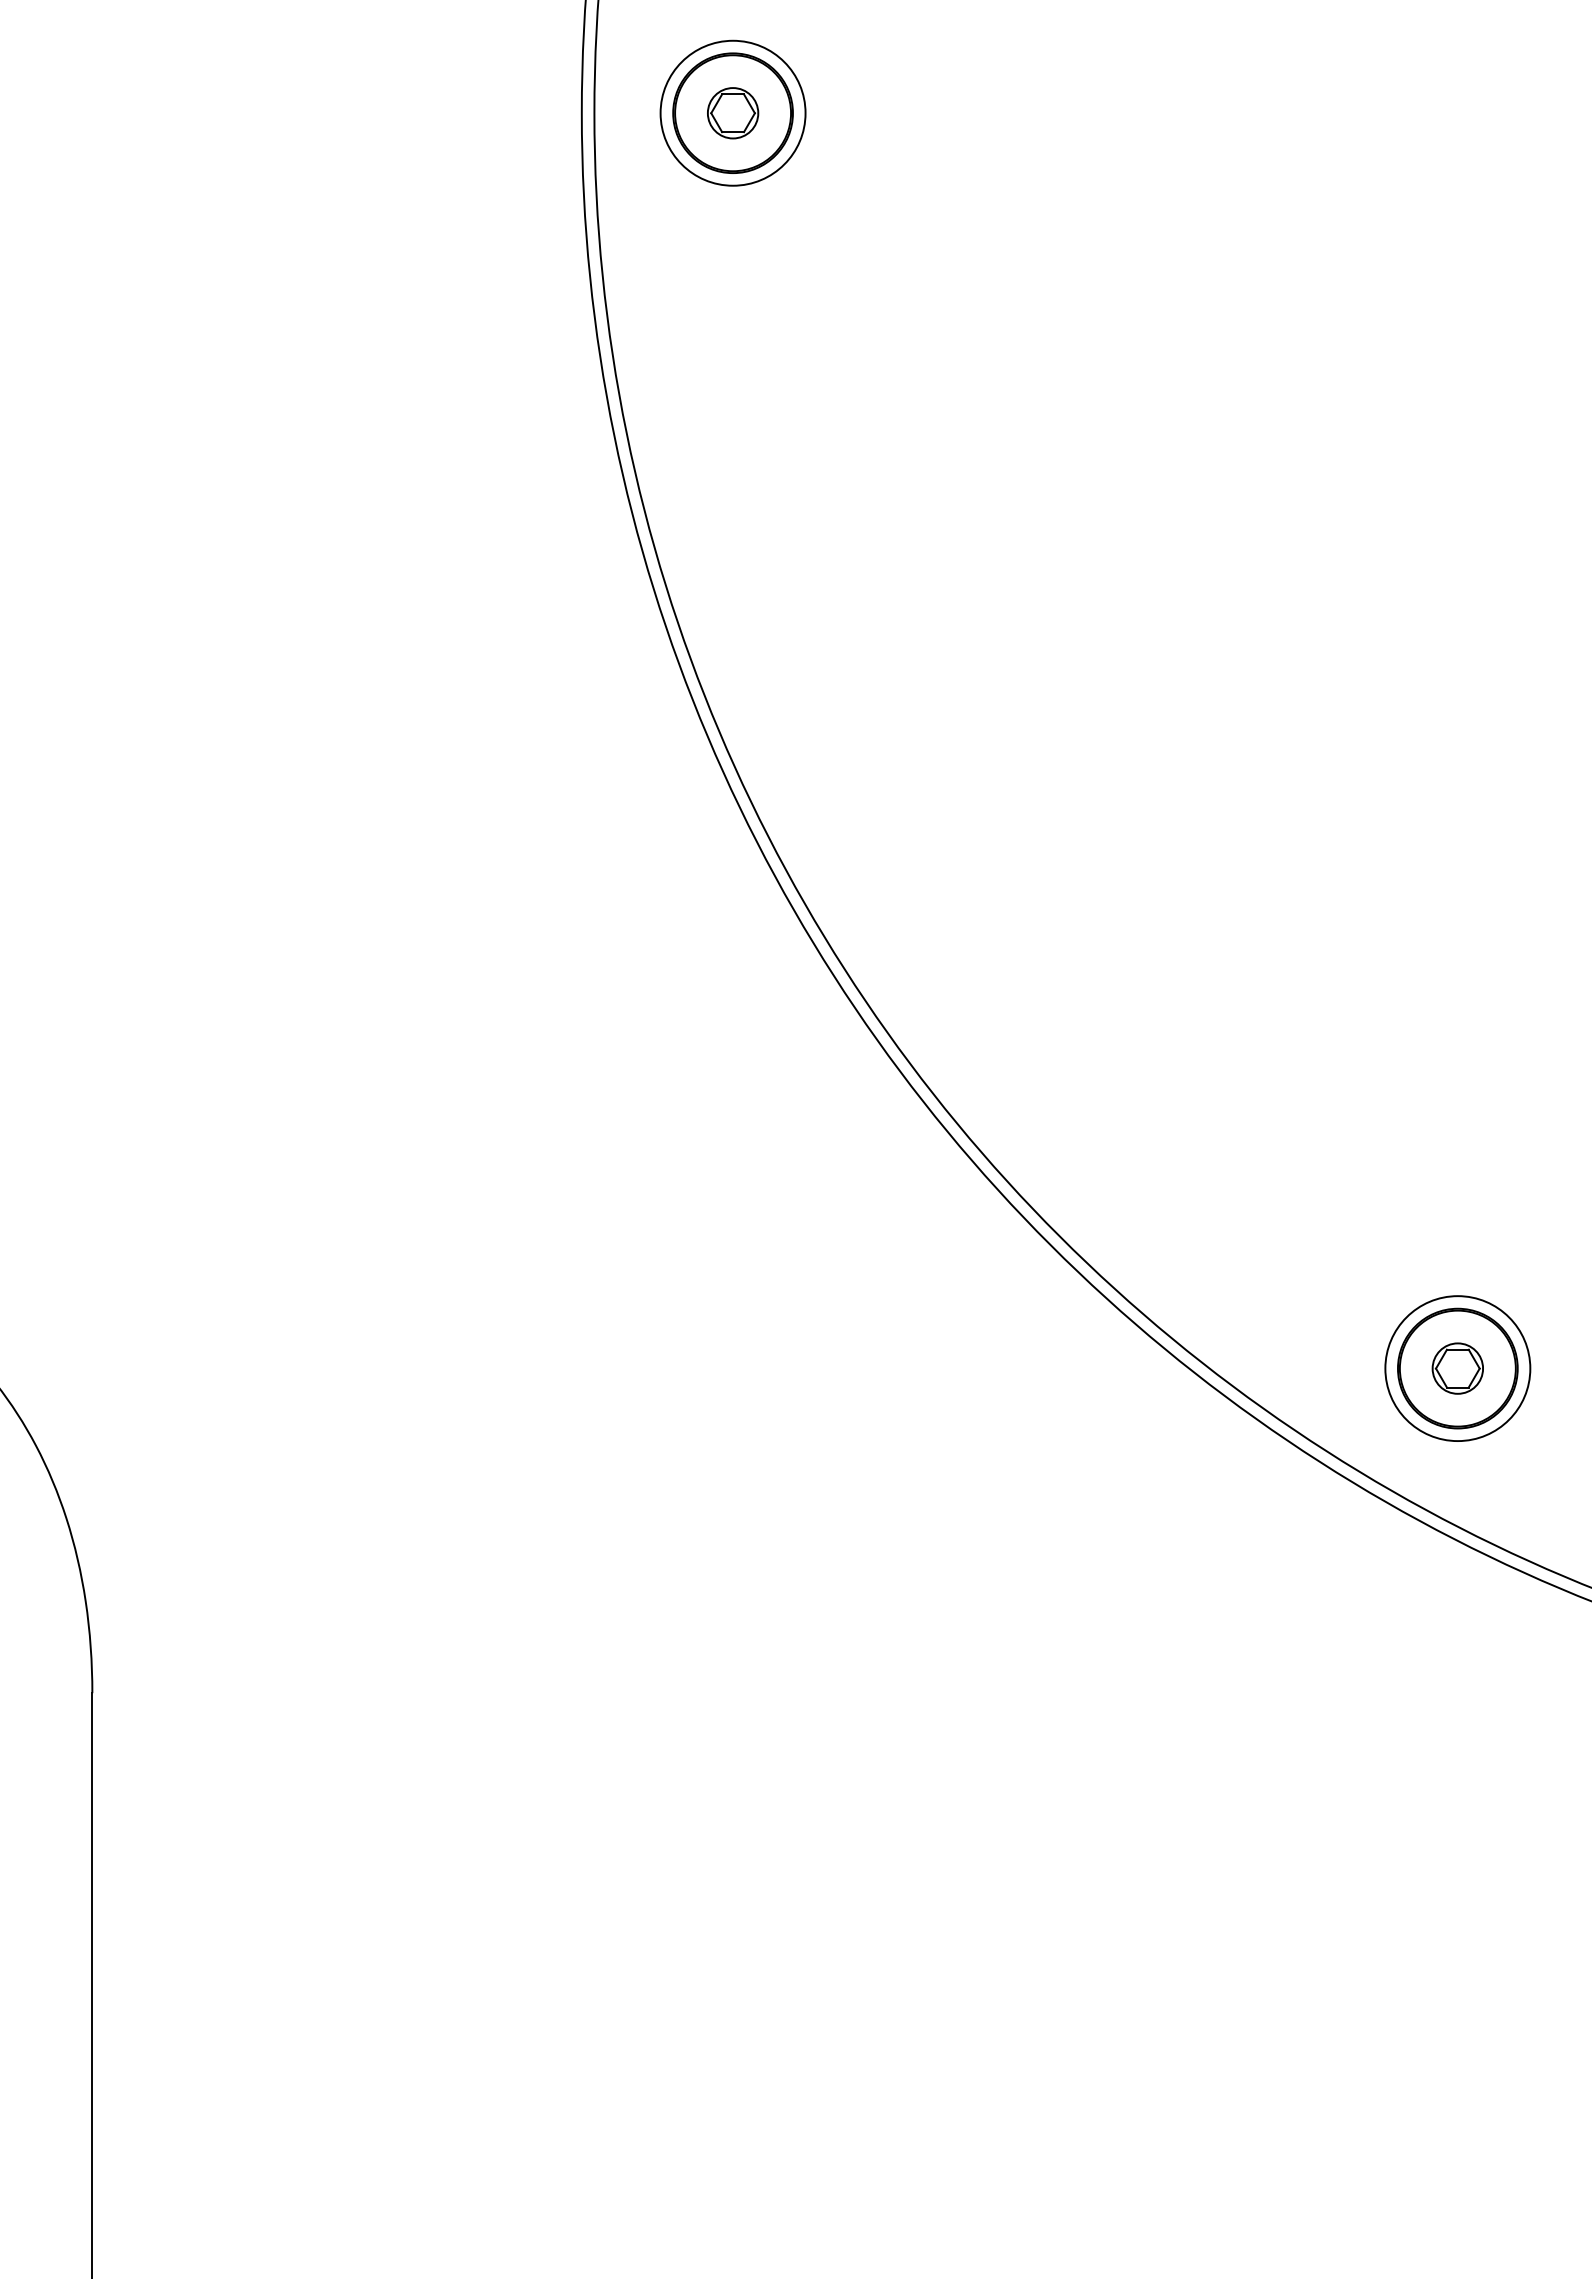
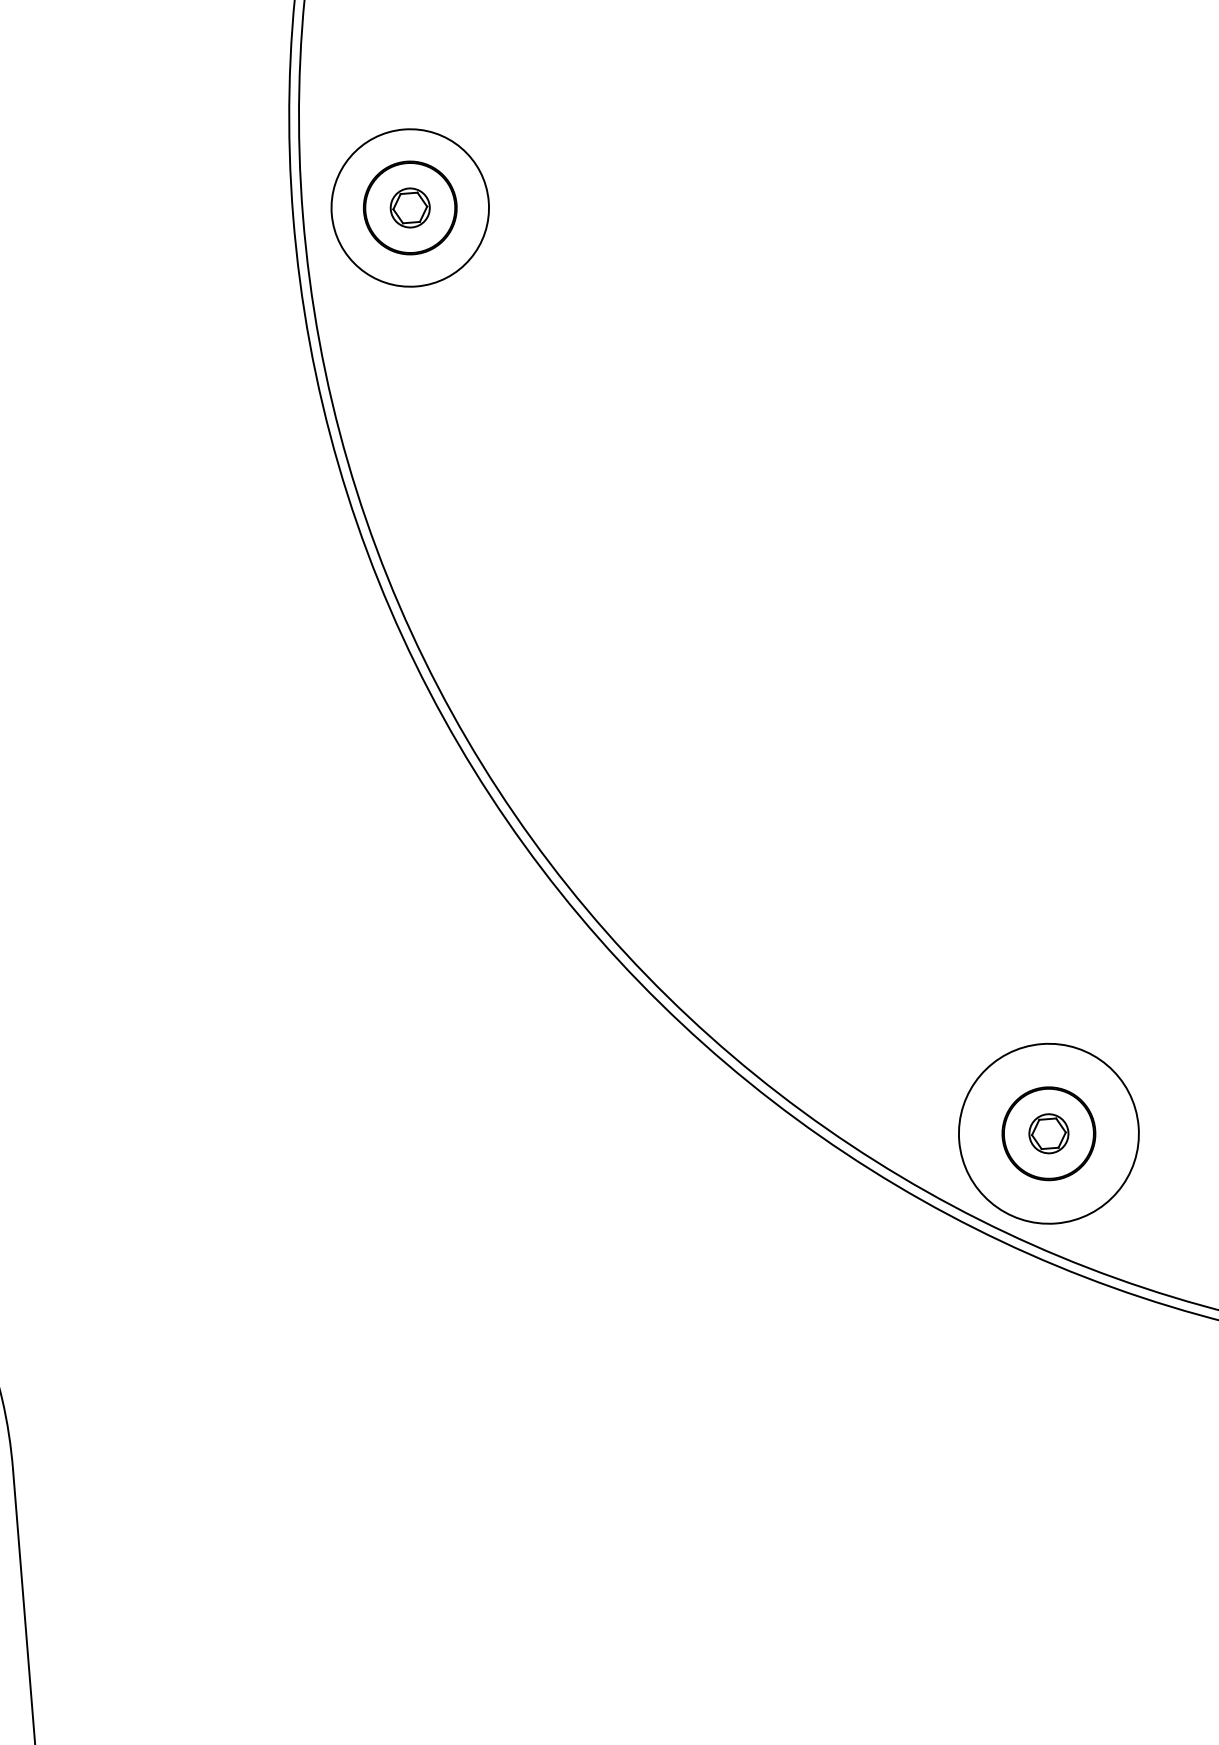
circle: (732, 112) -> (409, 207), size x1.4
circle: (1457, 1368) -> (1048, 1133), size x1.6

